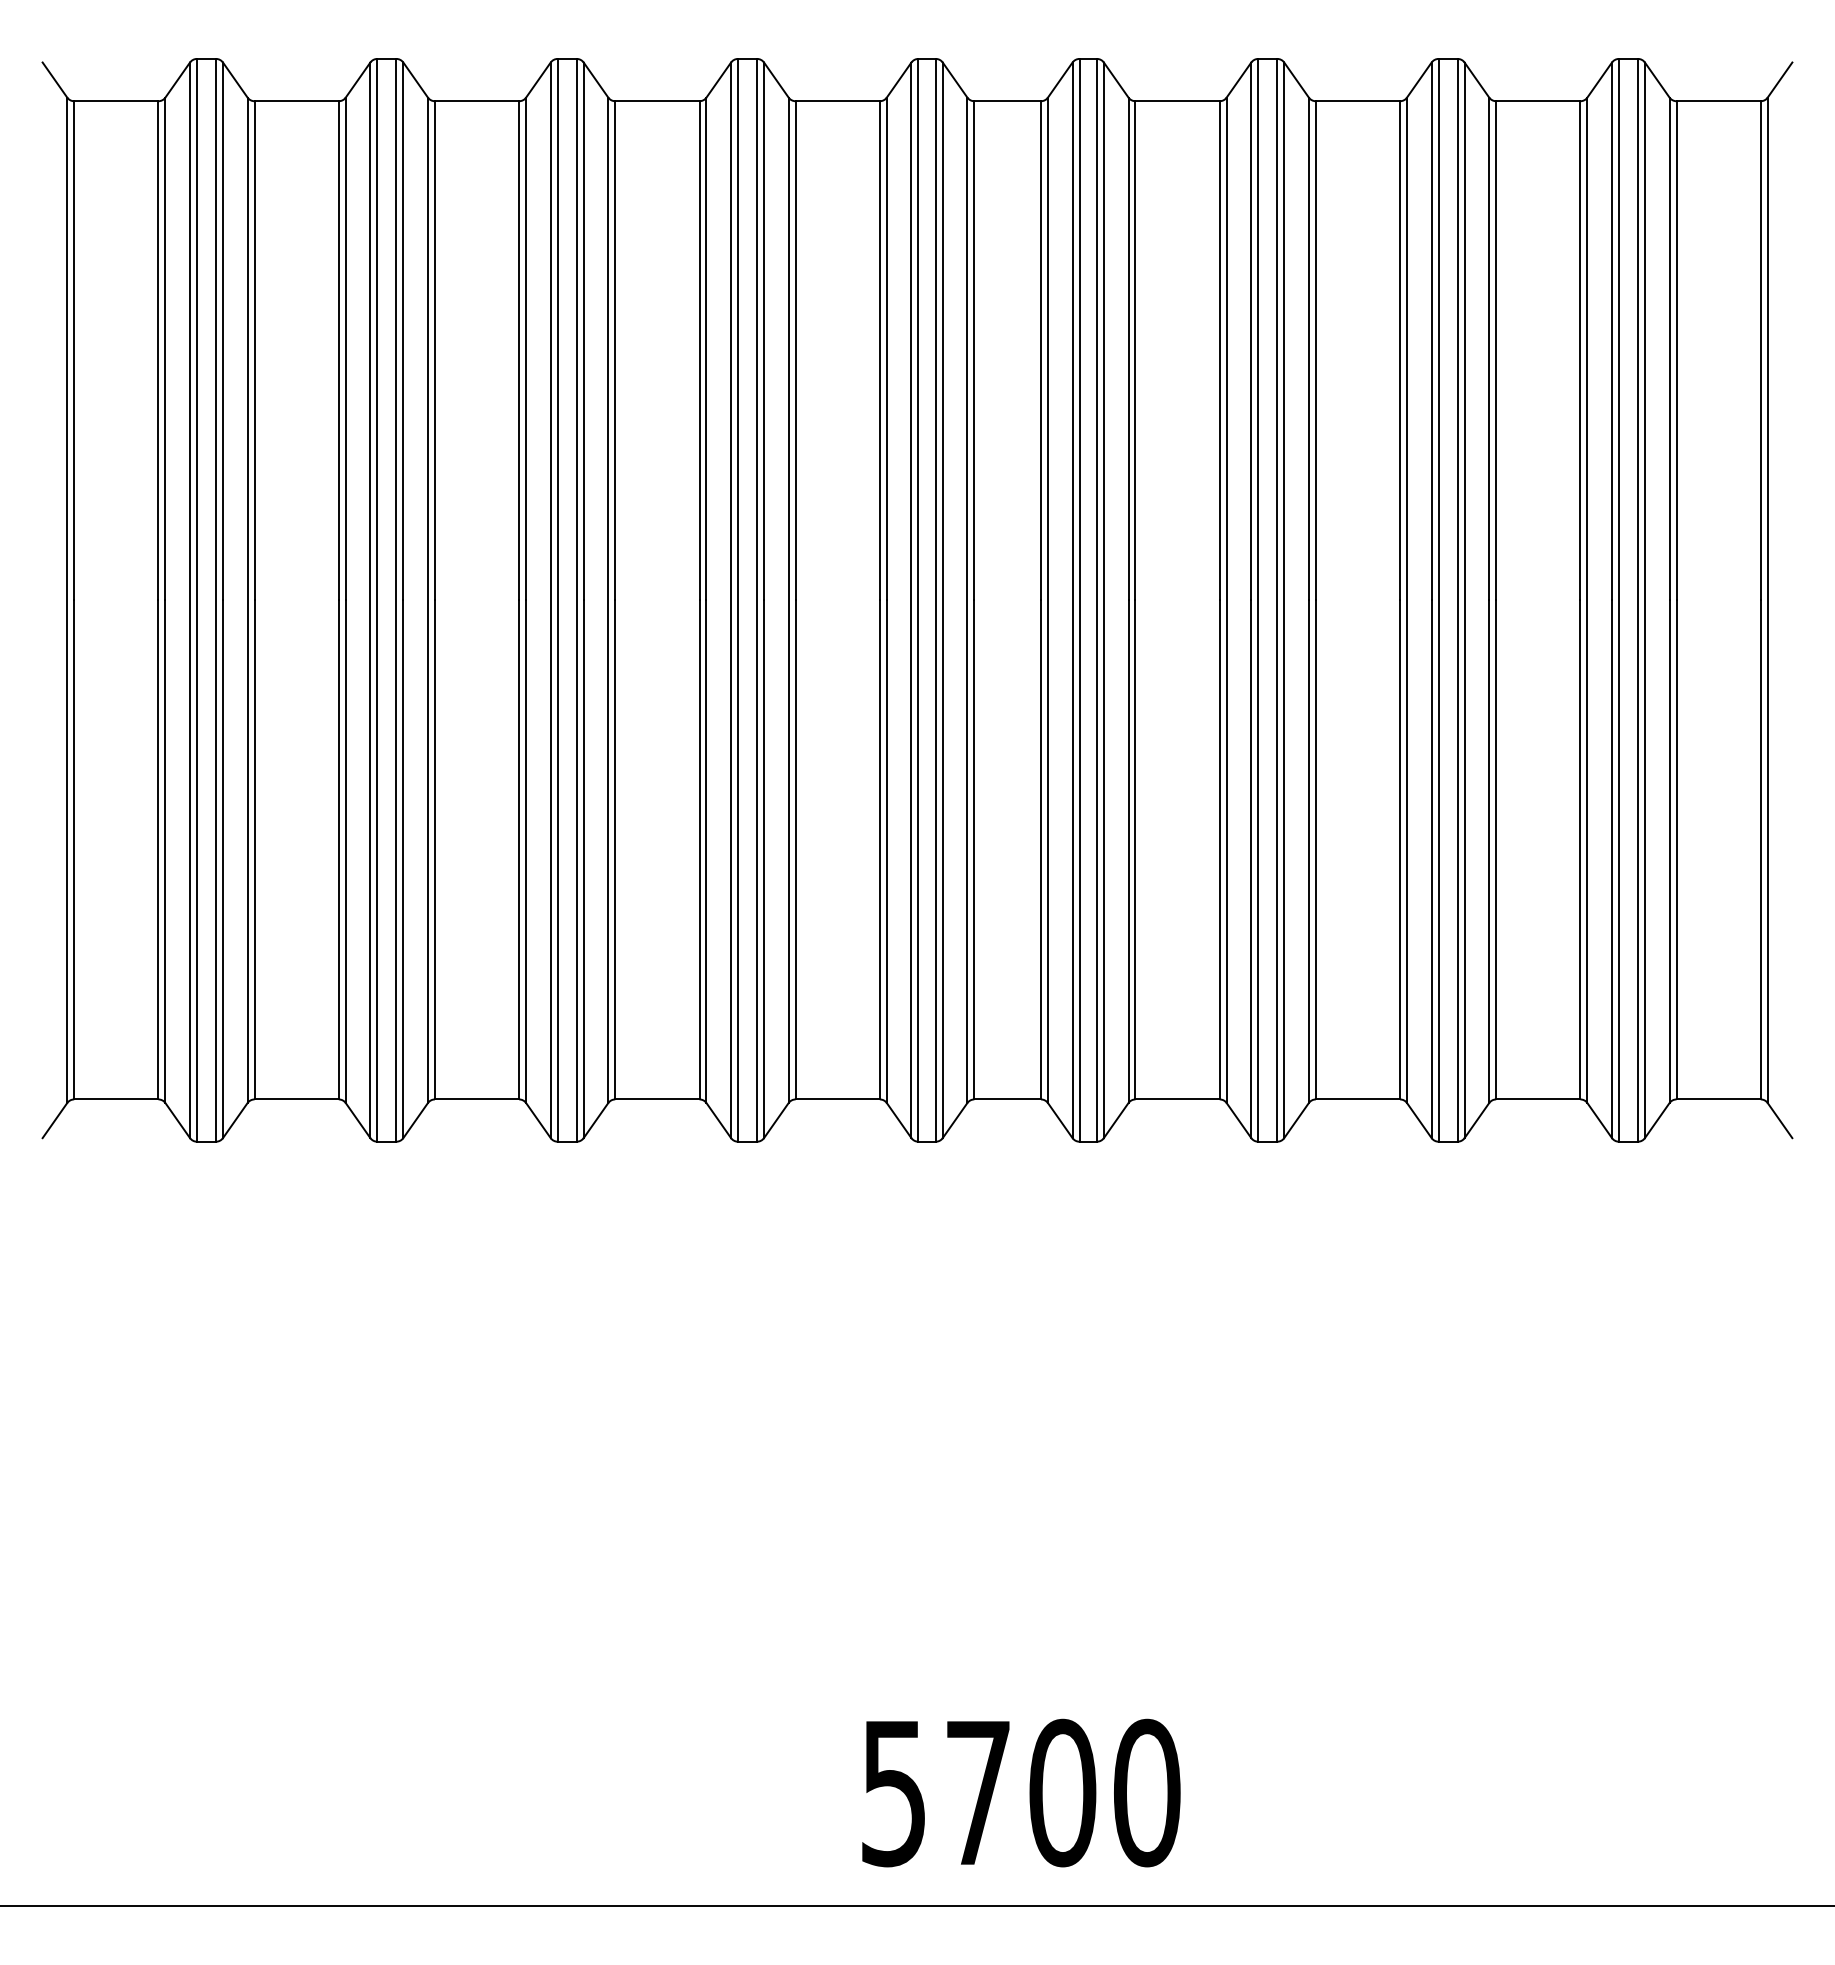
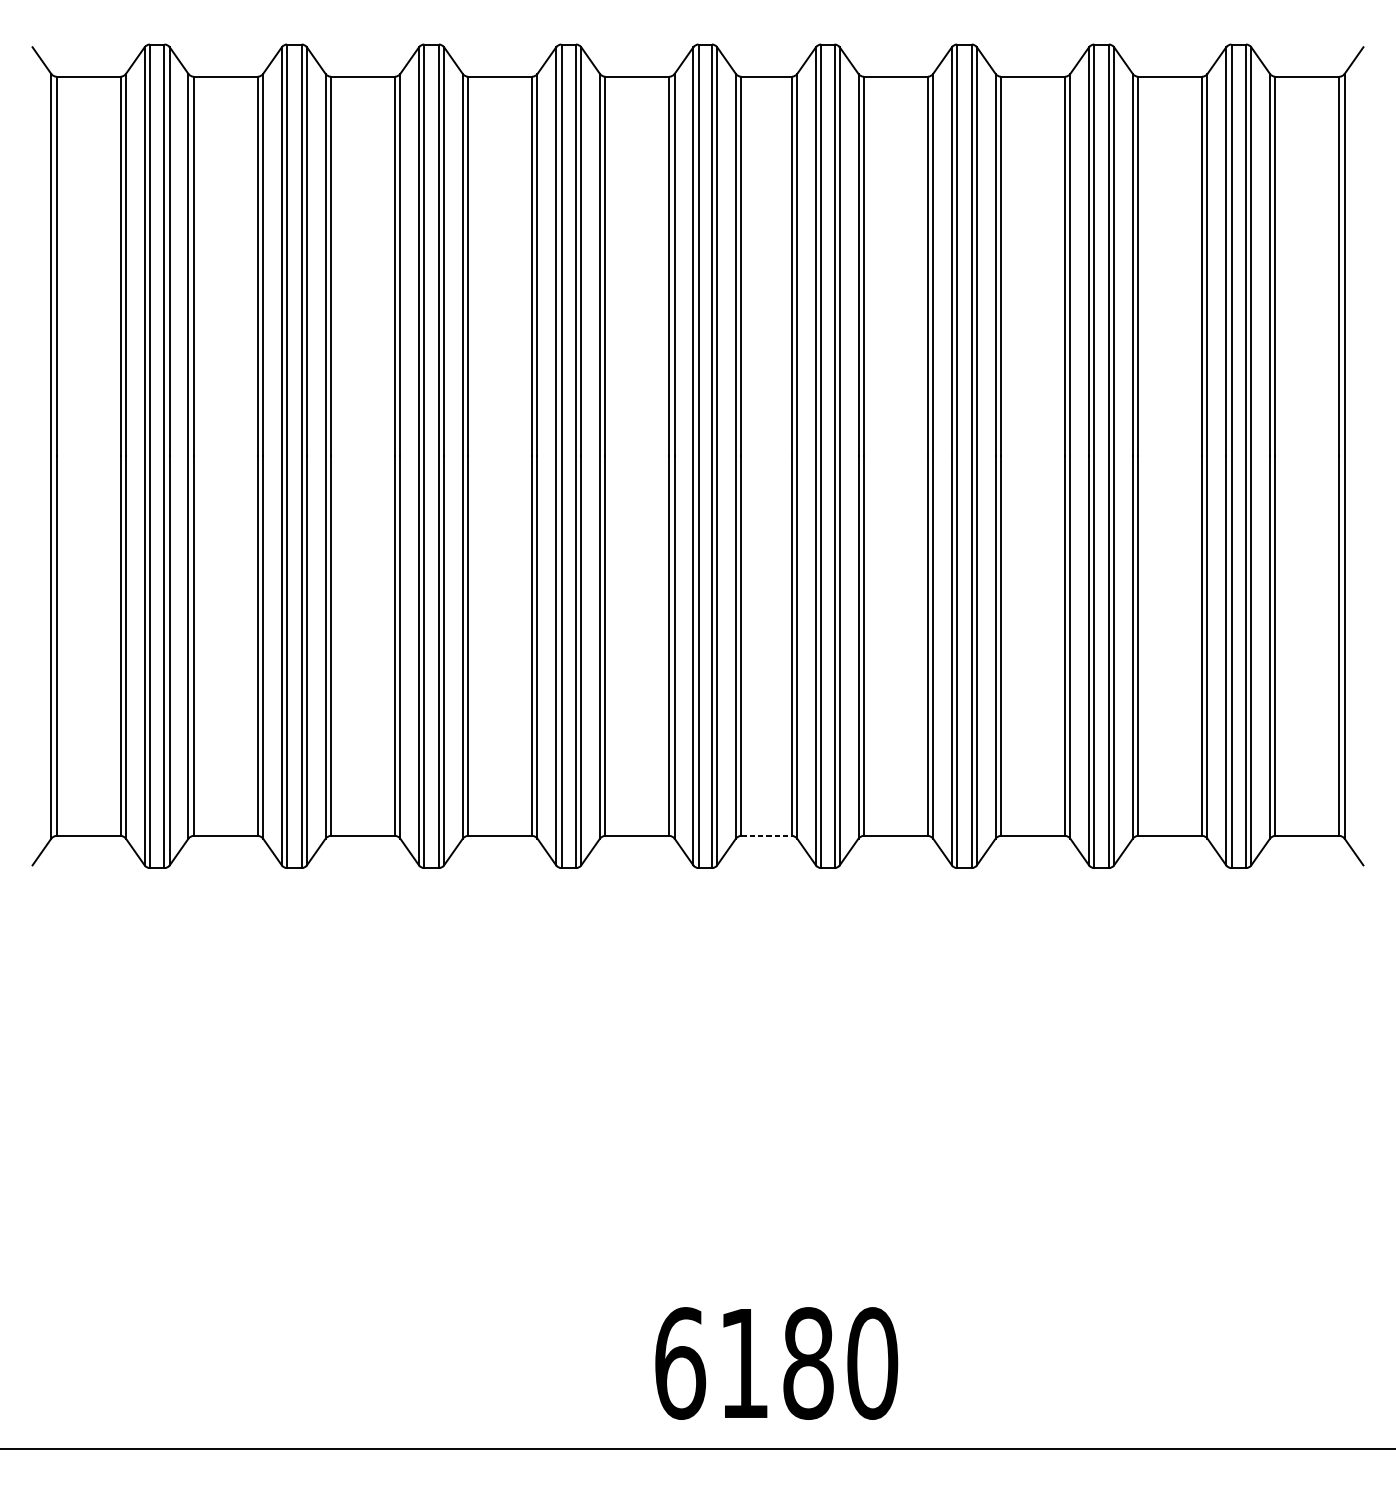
line: (1008, 1099) -> (767, 835), solid -> dashed
text: (978, 1792) -> (744, 1363), 5700 -> 6180

